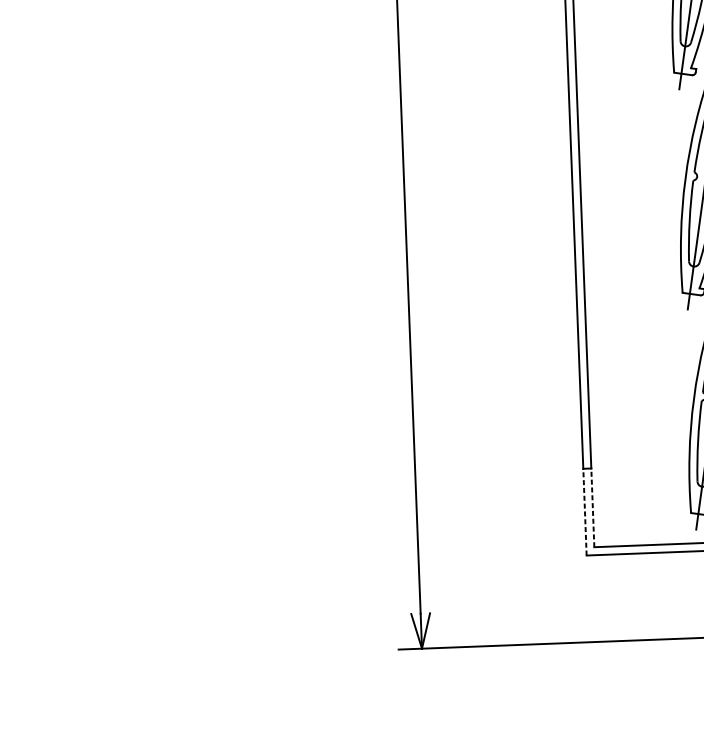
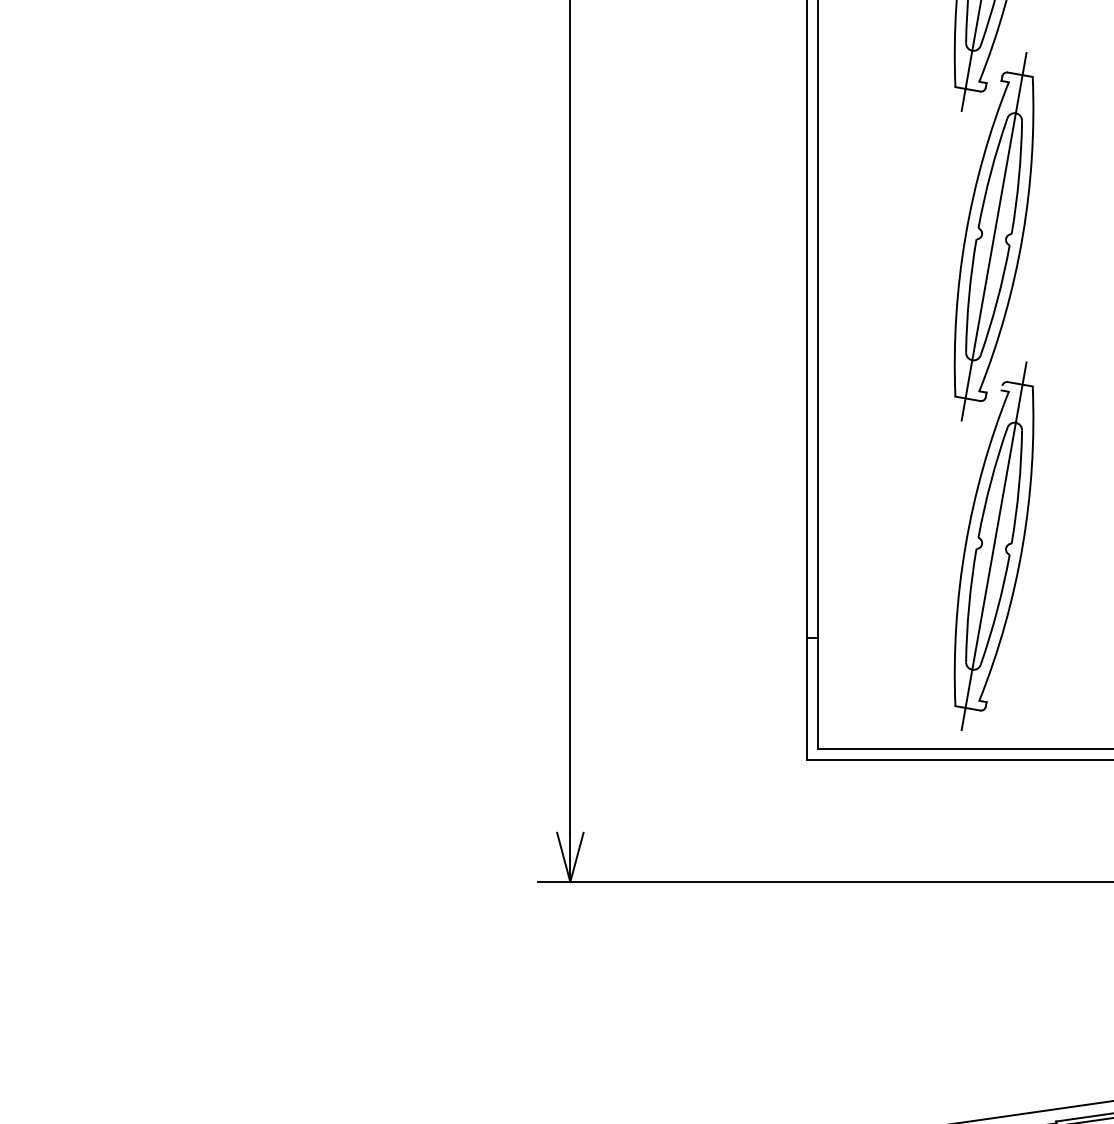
line: (592, 507) -> (817, 693), dashed -> solid
line: (584, 512) -> (806, 699), dashed -> solid

